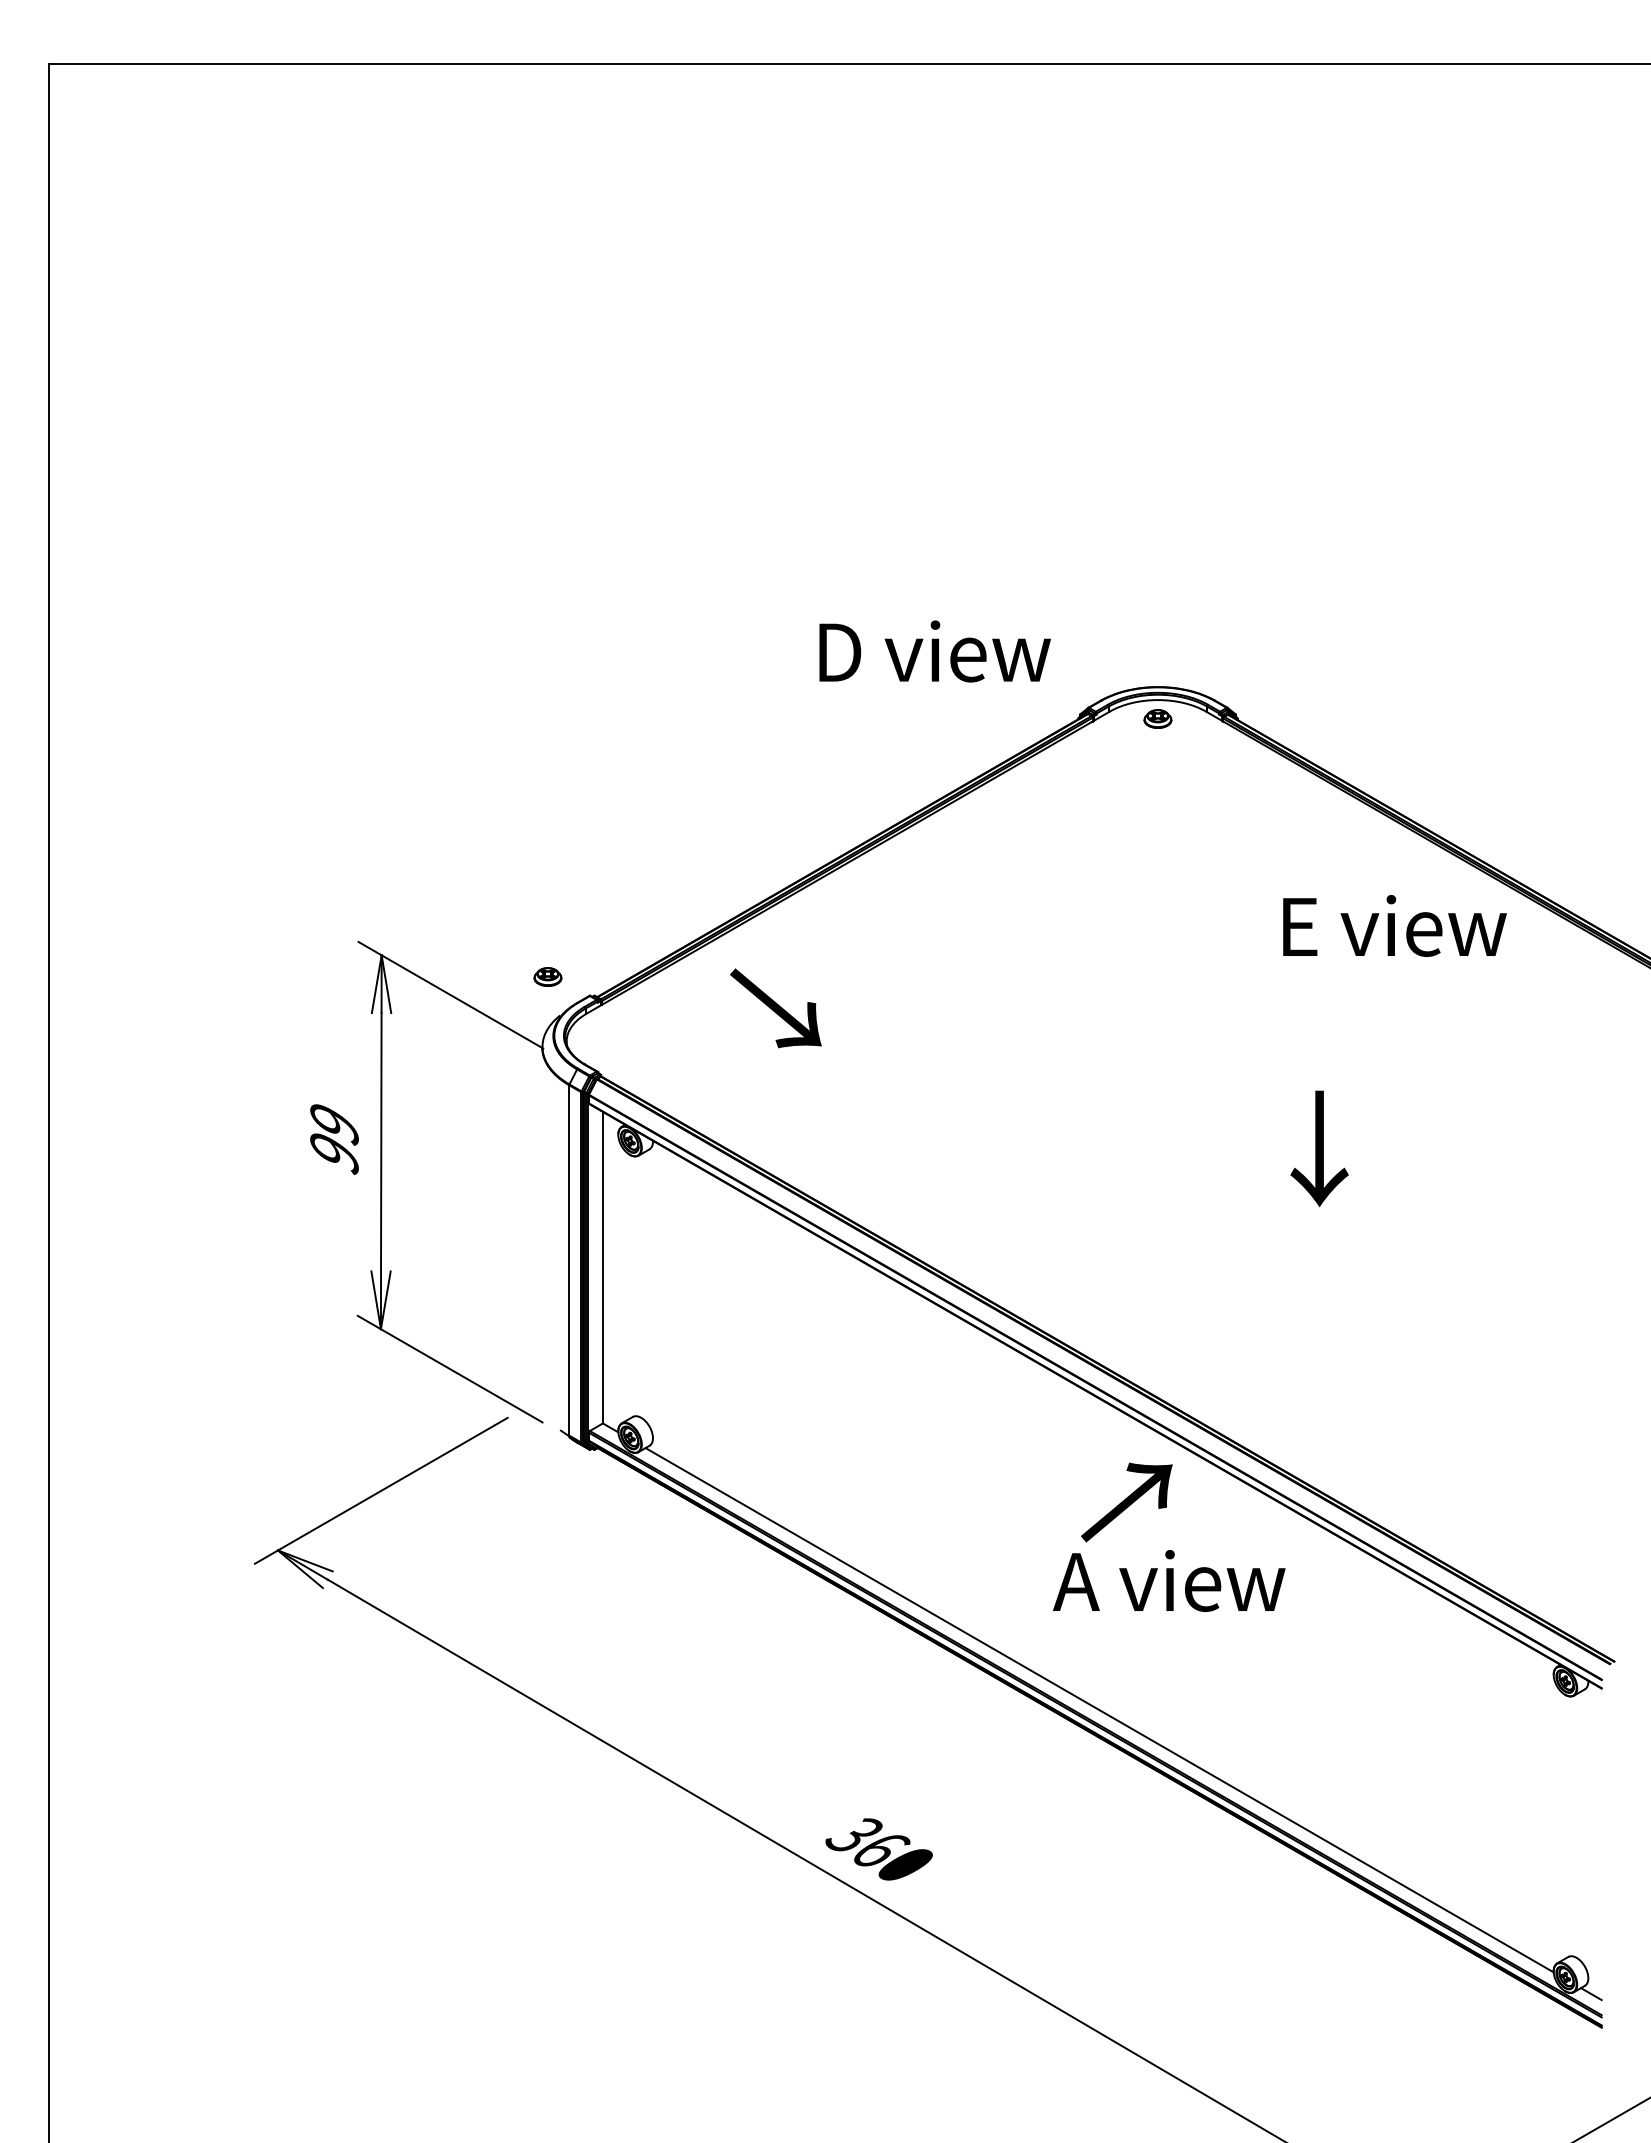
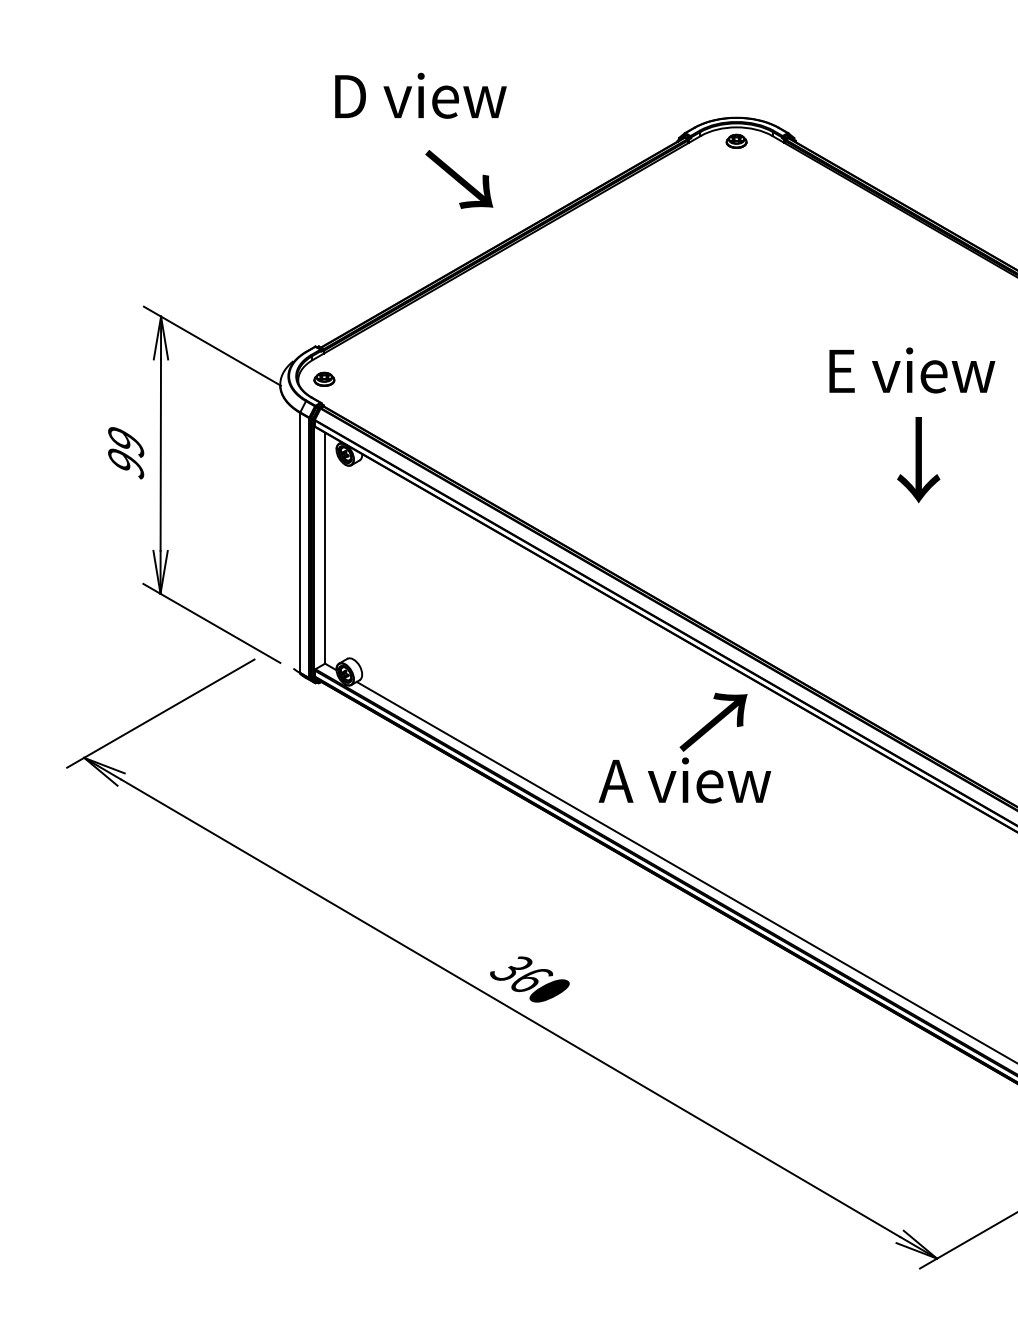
text: (934, 651) -> (420, 95), moved
text: (1394, 925) -> (911, 370), moved
part: (547, 976) -> (324, 379), moved
text: (775, 1008) -> (458, 179), moved
text: (1319, 1148) -> (918, 459), moved
text: (1169, 1580) -> (685, 780), moved

